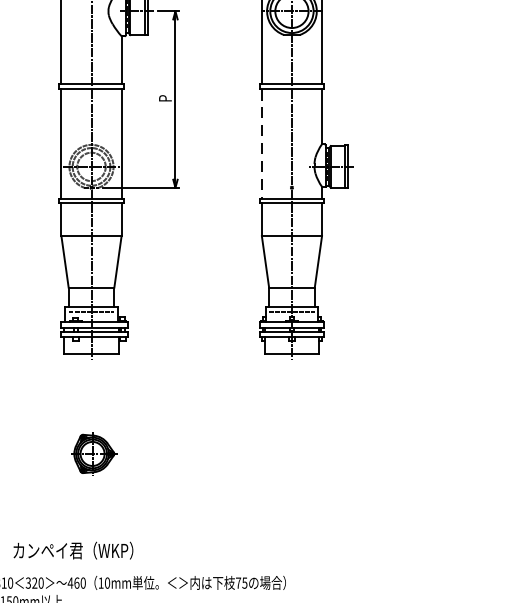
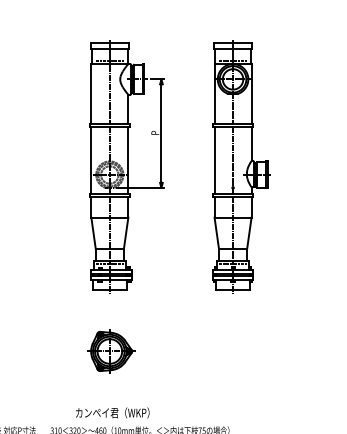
line: (261, 143) -> (214, 160), dashed -> solid
part: (94, 453) -> (111, 351), size x1.67
text: (73, 549) -> (112, 412), moved

